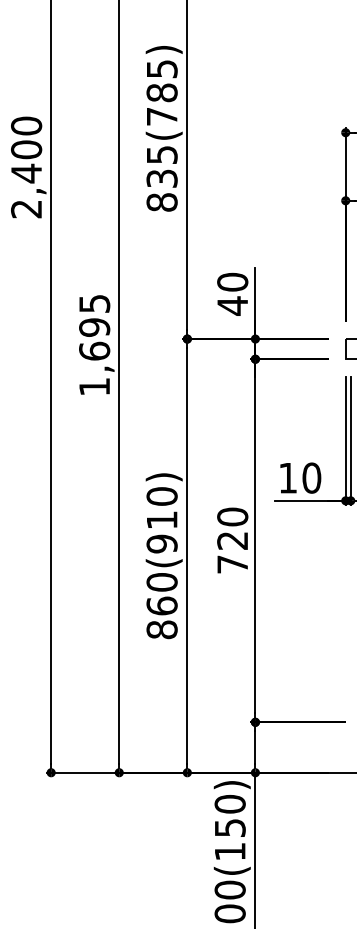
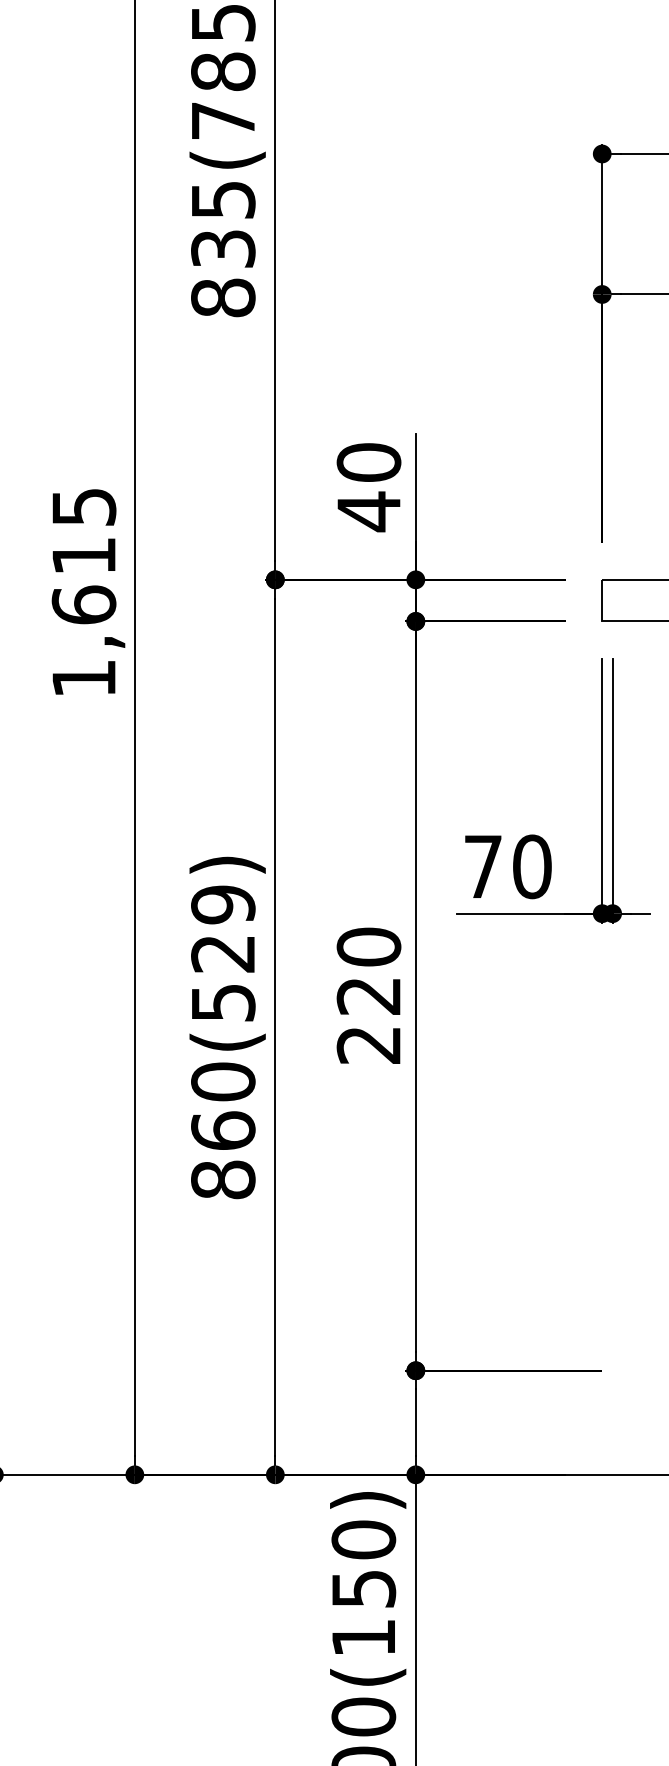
text: (94, 327) -> (83, 555), 1,695 -> 1,615
text: (287, 478) -> (482, 867), 10 -> 70
text: (161, 520) -> (222, 954), 860(910) -> 860(529)
text: (232, 564) -> (368, 1045), 720 -> 220

